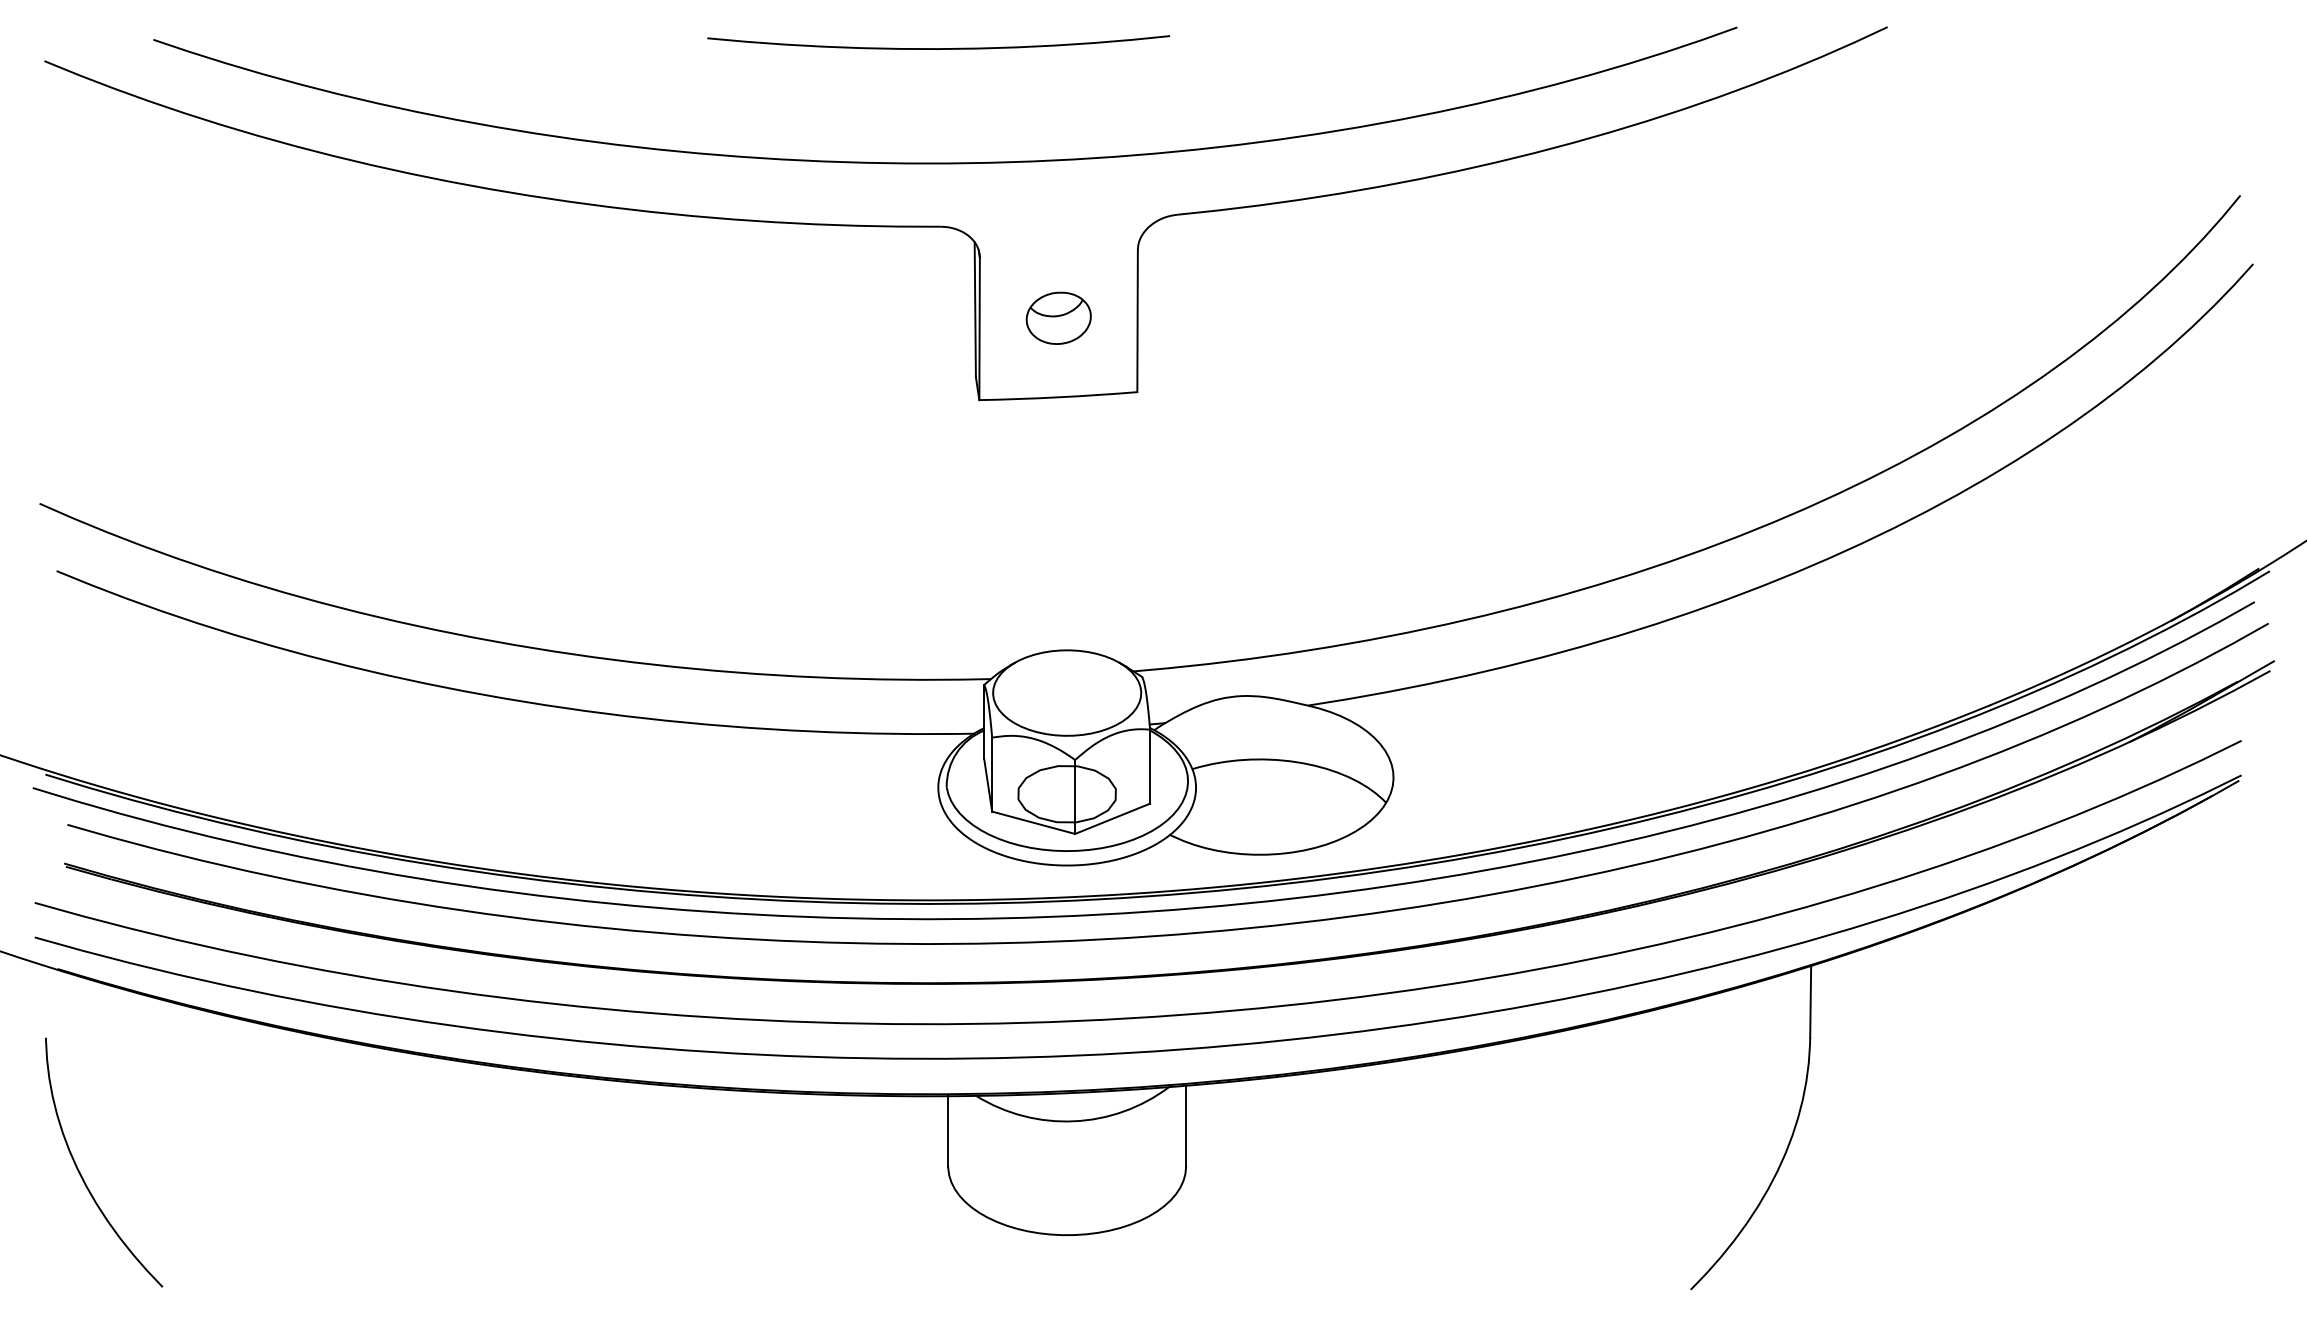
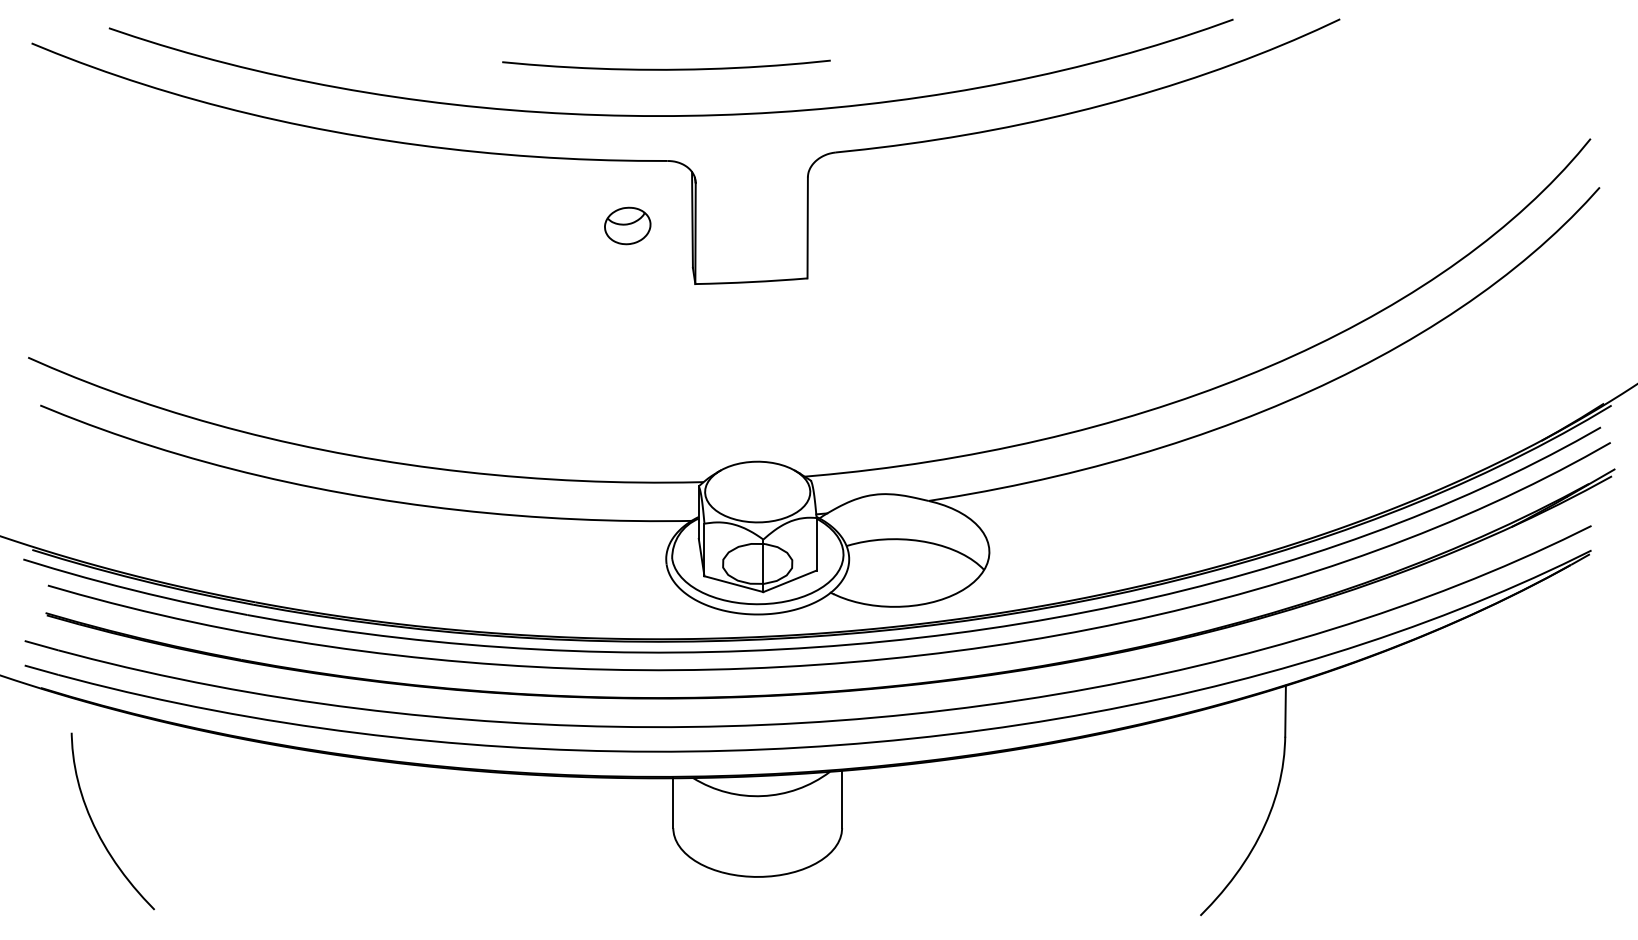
curve: (937, 47) -> (665, 68), moved
part: (1058, 317) -> (627, 225), moved
curve: (80, 1172) -> (96, 828), moved

